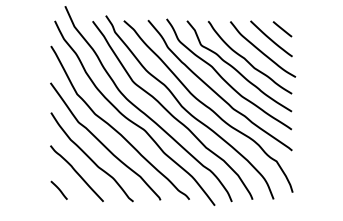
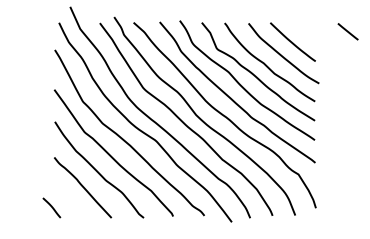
line: (282, 29) -> (348, 32), moved
line: (58, 189) -> (51, 206), moved

